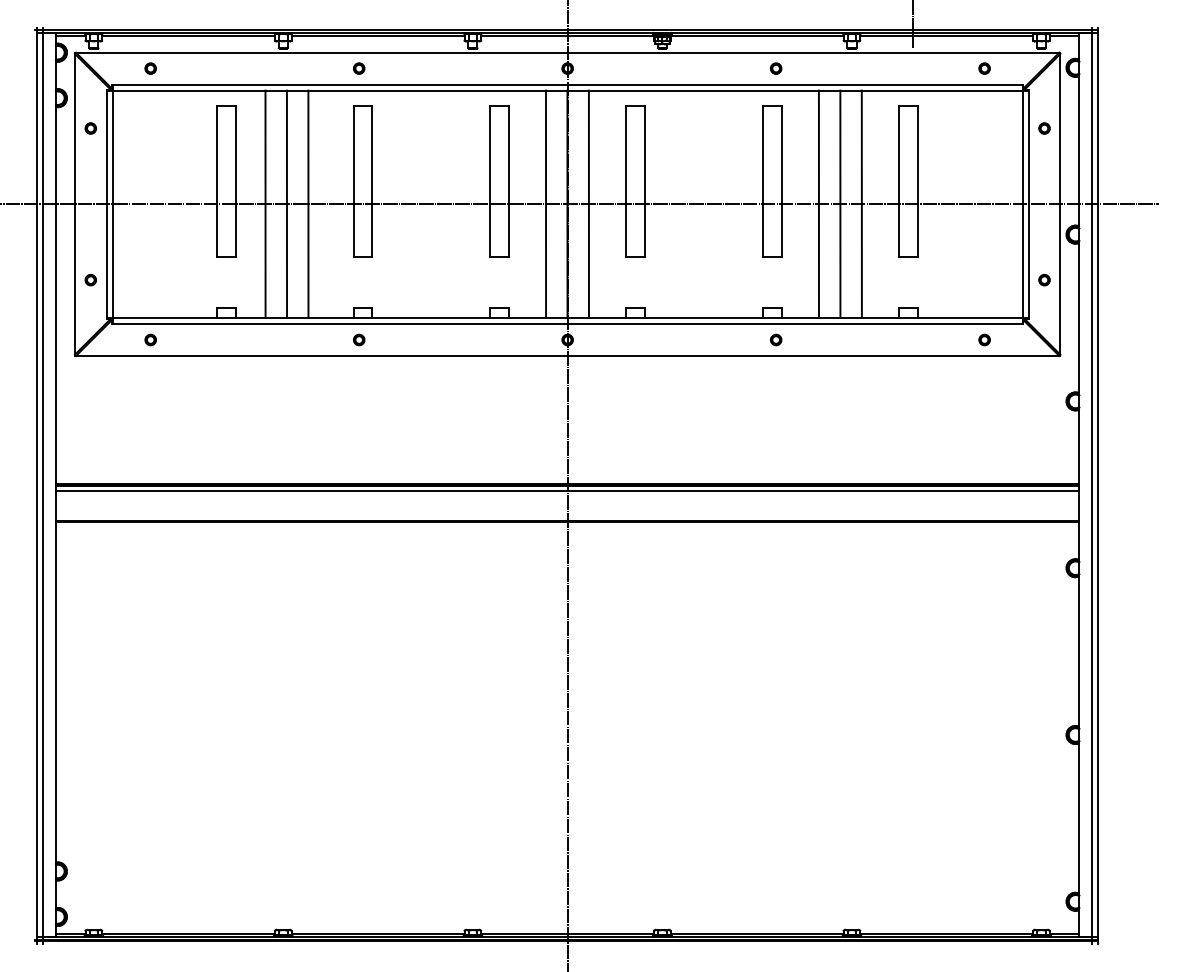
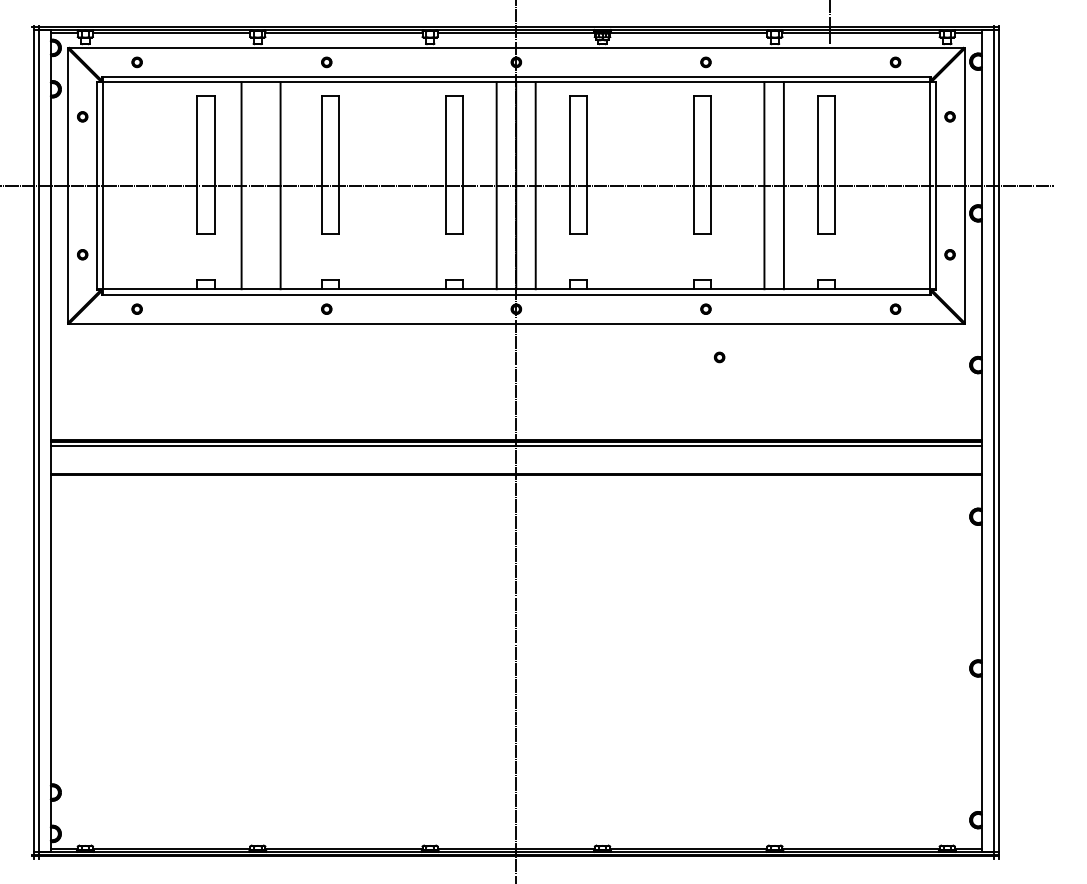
line: (286, 204) -> (260, 185), removed
line: (818, 204) -> (744, 185), removed
part: (791, 392) -> (719, 356), added

